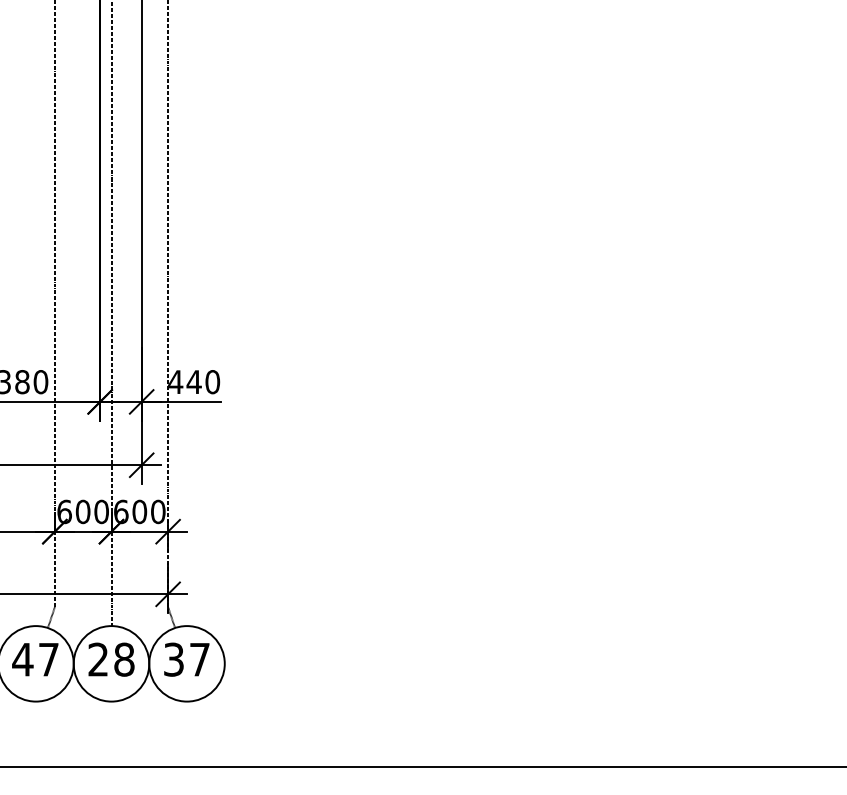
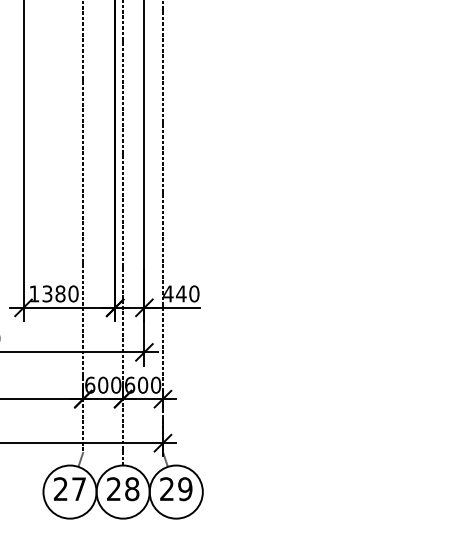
text: (22, 659) -> (60, 489), 47 -> 27
text: (187, 659) -> (176, 489), 37 -> 29

